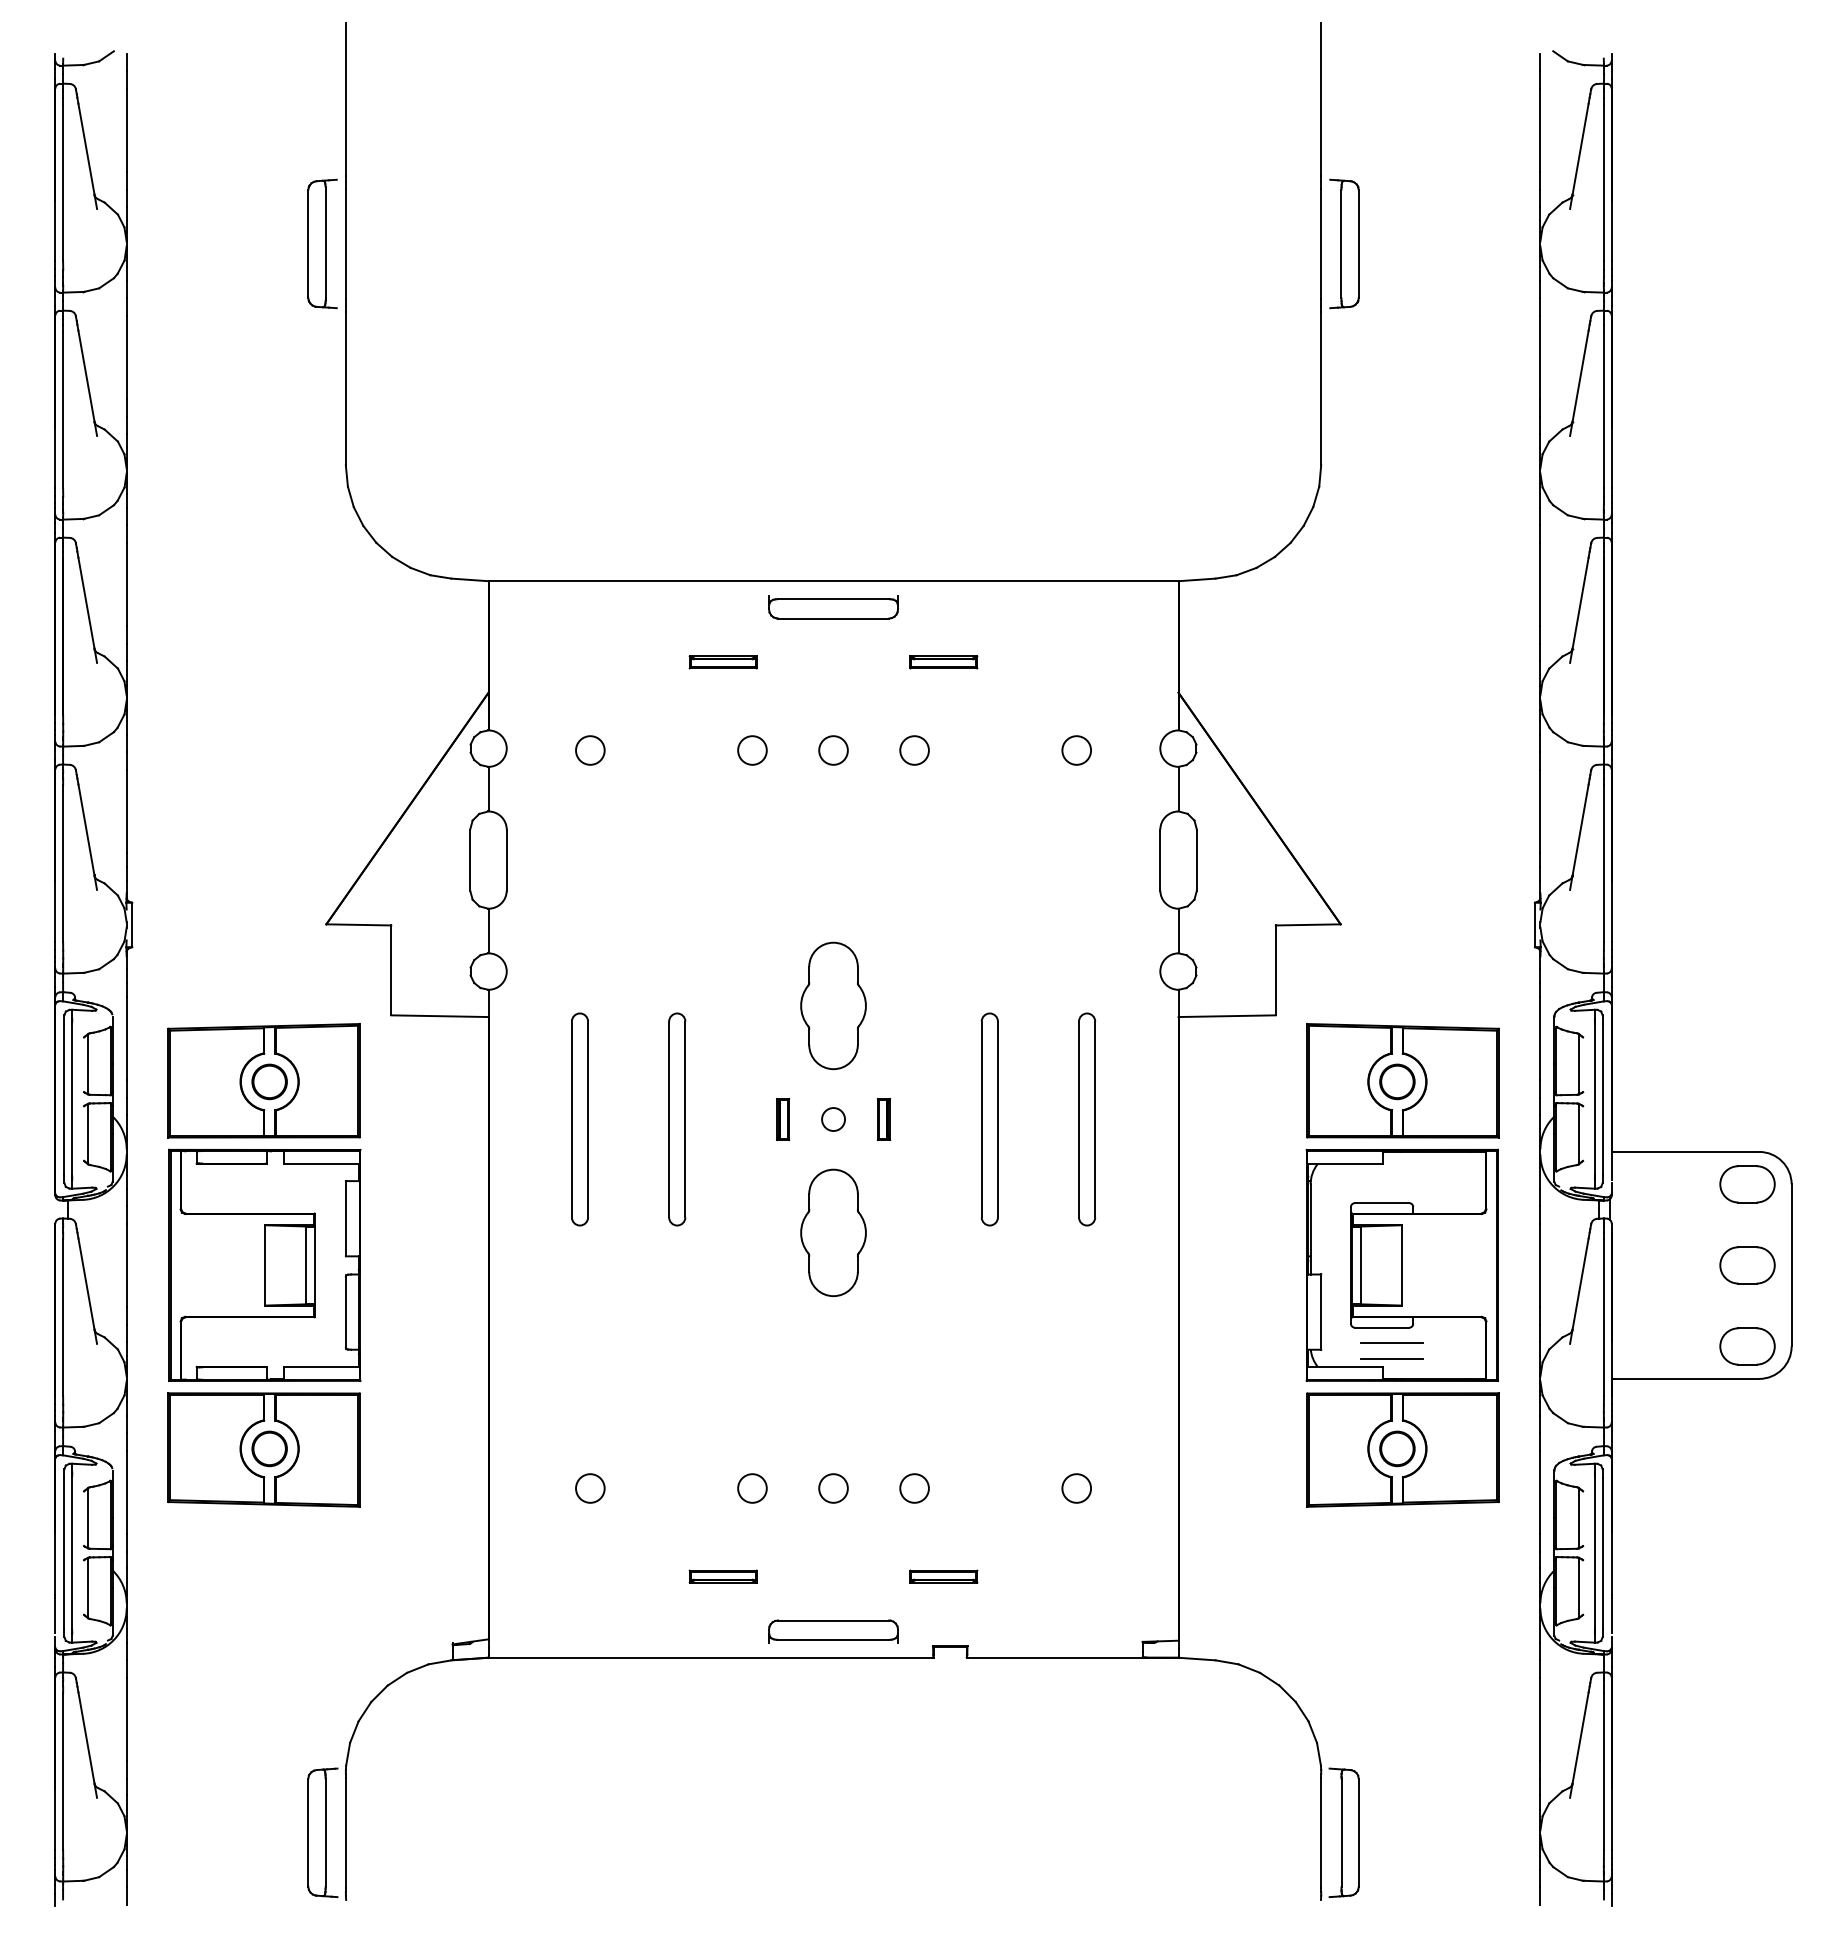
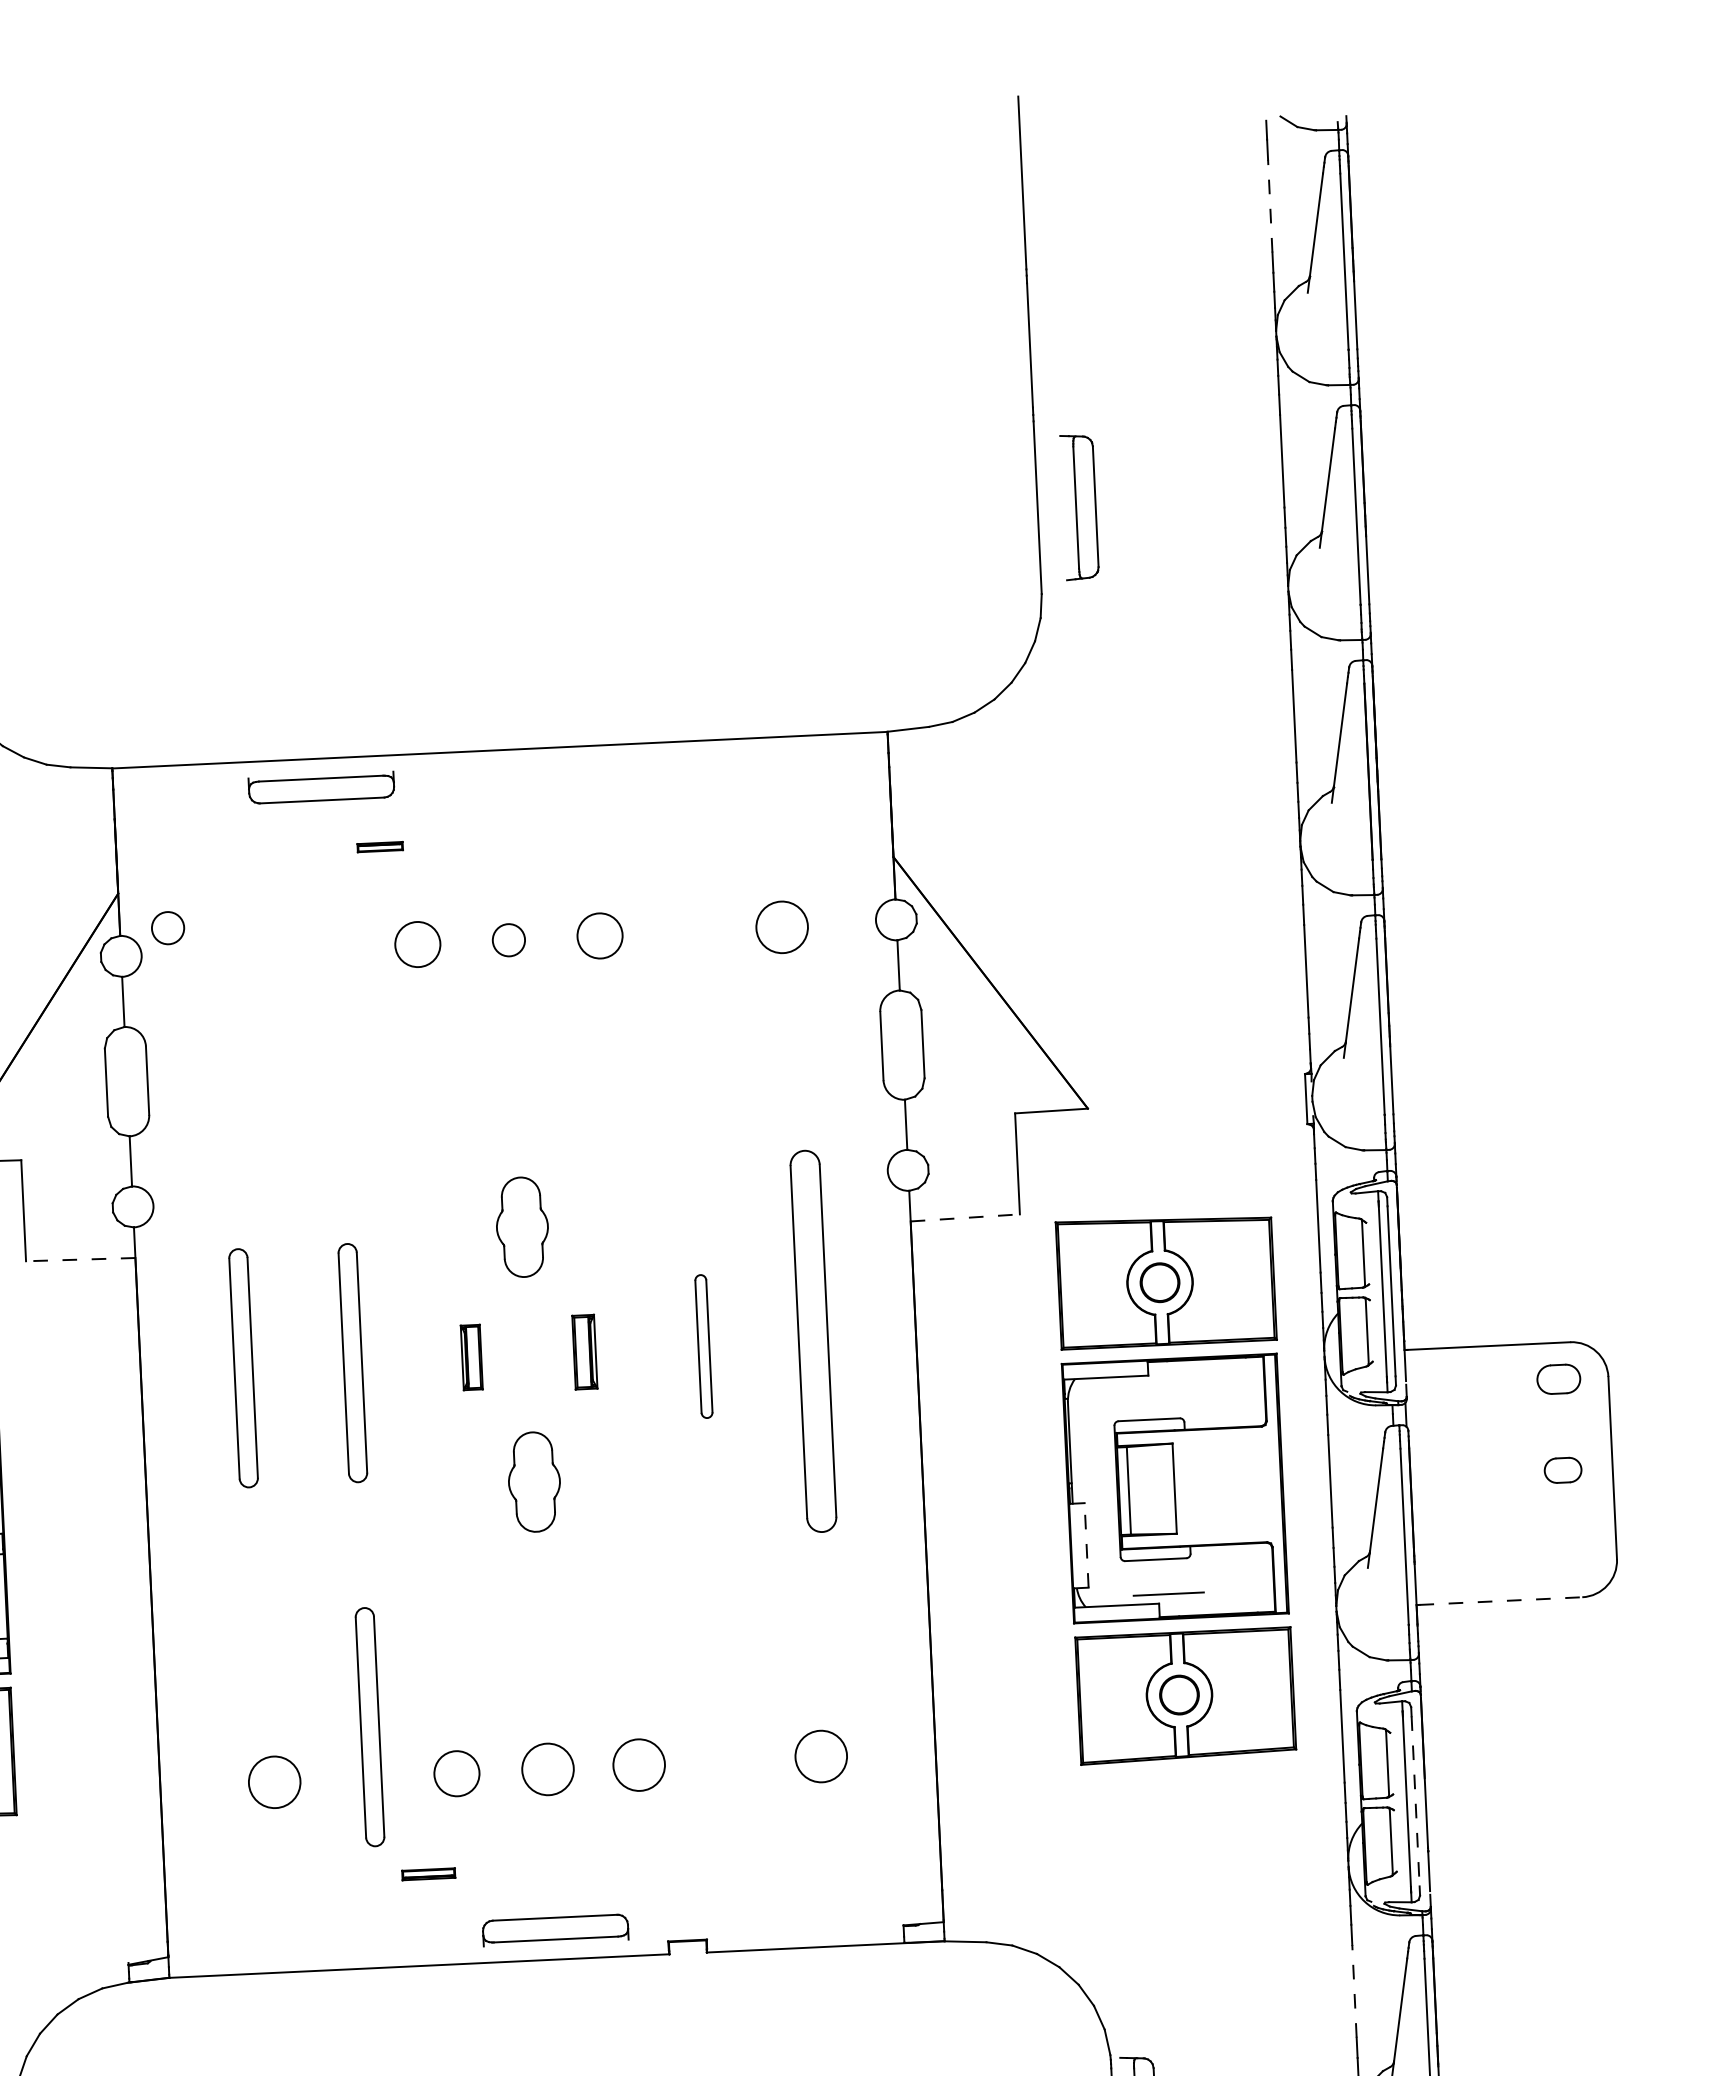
line: (1540, 130) -> (1270, 206), solid -> dashed
part: (1344, 243) -> (1079, 506), moved
part: (833, 607) -> (321, 788), moved
part: (722, 662) -> (379, 847), size x0.6
part: (943, 662) -> (627, 835), removed
circle: (590, 750) -> (168, 928), moved
circle: (752, 750) -> (417, 944), size x1.4
circle: (914, 750) -> (599, 935), size x1.4
circle: (1076, 750) -> (781, 927), size x1.6
part: (833, 1005) -> (522, 1226), size x0.7
line: (439, 1016) -> (80, 1259), solid -> dashed
line: (1227, 1016) -> (965, 1218), solid -> dashed
part: (782, 1119) -> (471, 1357), size x1.4
circle: (833, 1119) -> (528, 1354), removed
part: (884, 1119) -> (585, 1352), size x1.6
part: (989, 1119) -> (703, 1346), size x0.6
part: (1086, 1119) -> (812, 1341), size x1.6
part: (1747, 1184) -> (1558, 1379), size x0.7
part: (833, 1232) -> (534, 1481), size x0.7
part: (1747, 1265) -> (1563, 1470), size x0.6
line: (1321, 1312) -> (1086, 1545), solid -> dashed
line: (1391, 1343) -> (1167, 1576), removed
part: (1747, 1346) -> (1567, 1561), removed
line: (1687, 1378) -> (1501, 1600), solid -> dashed
part: (677, 1443) -> (370, 1727), added
circle: (590, 1488) -> (274, 1782), size x1.6
circle: (752, 1488) -> (456, 1773), size x1.4
circle: (833, 1488) -> (547, 1769), size x1.6
circle: (914, 1488) -> (638, 1765), size x1.6
circle: (1076, 1488) -> (821, 1756), size x1.6
line: (1602, 1553) -> (1415, 1801), solid -> dashed
part: (722, 1576) -> (427, 1874), size x0.7
part: (943, 1576) -> (676, 1862), removed
line: (1540, 1718) -> (1354, 1990), solid -> dashed

